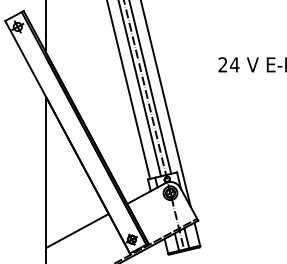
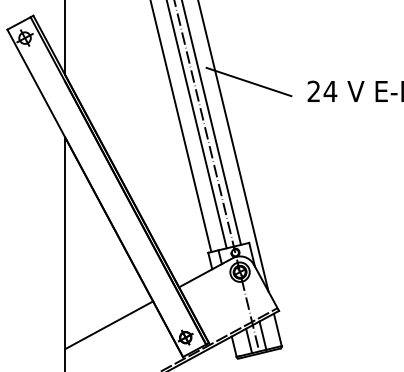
line: (176, 57) -> (248, 81), added

